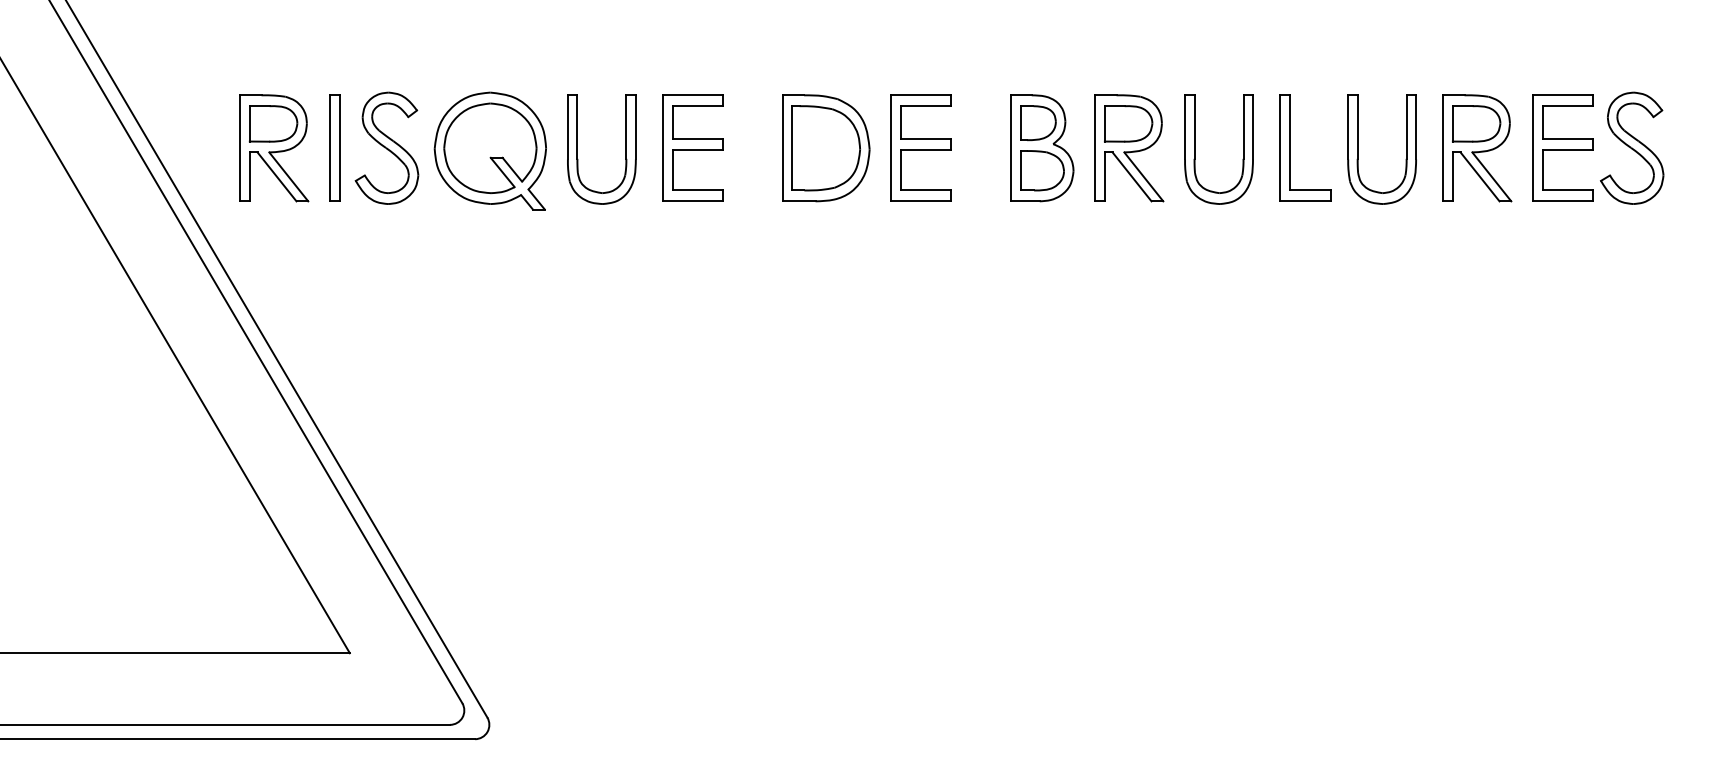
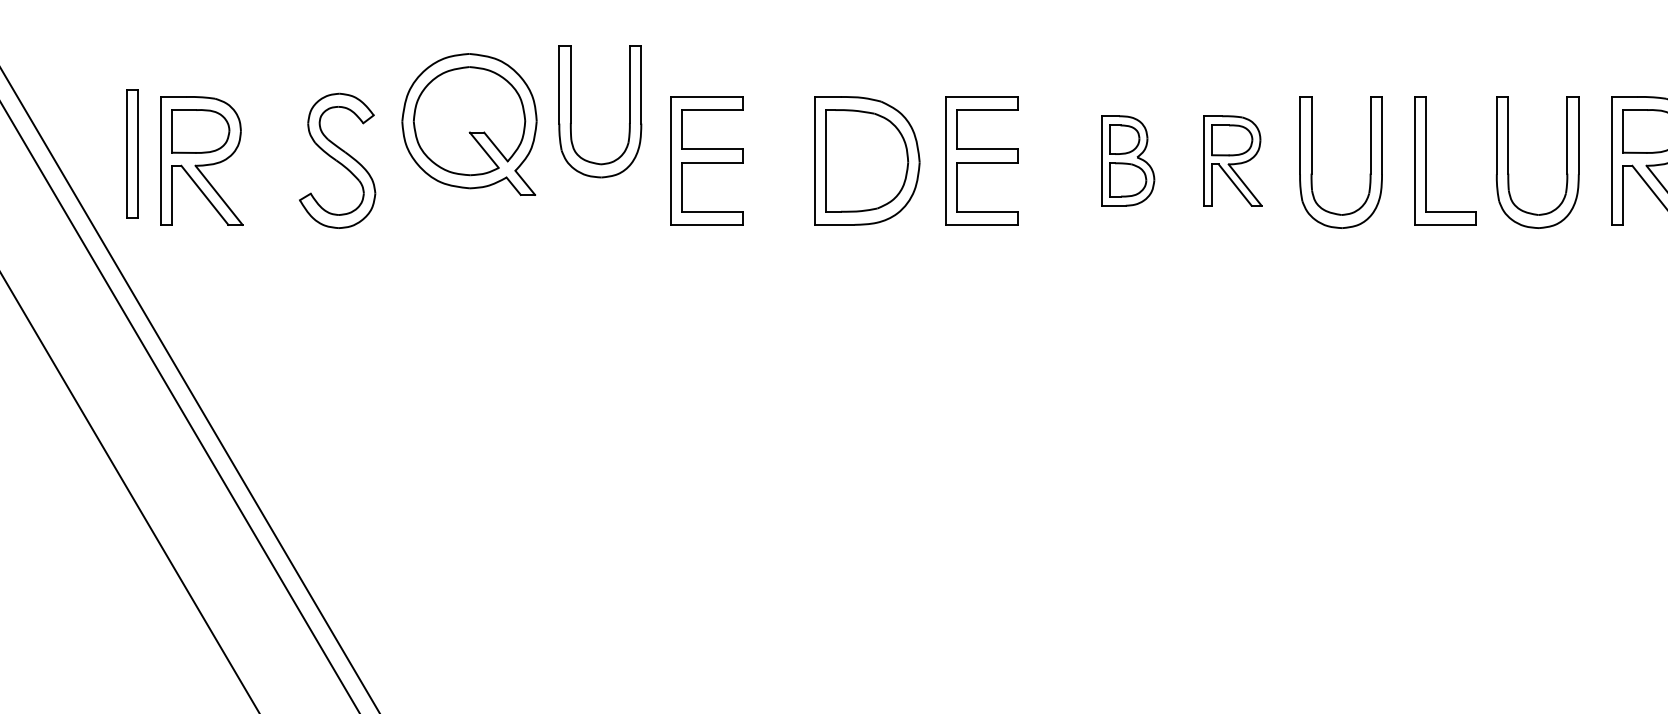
part: (334, 147) -> (131, 152), moved
part: (1042, 148) -> (1128, 161), size x0.7
part: (1129, 148) -> (1233, 161), size x0.7
part: (577, 149) -> (570, 111), moved
part: (489, 150) -> (468, 123), moved

